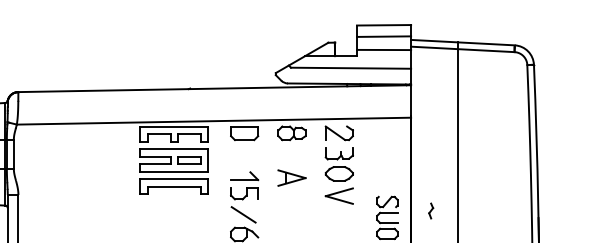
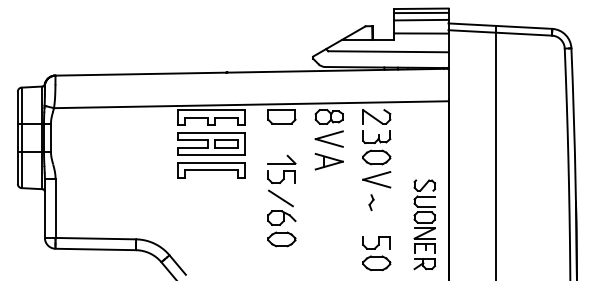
line: (384, 28) -> (421, 12), added
part: (291, 154) -> (328, 138), added
part: (431, 210) -> (371, 202), moved

